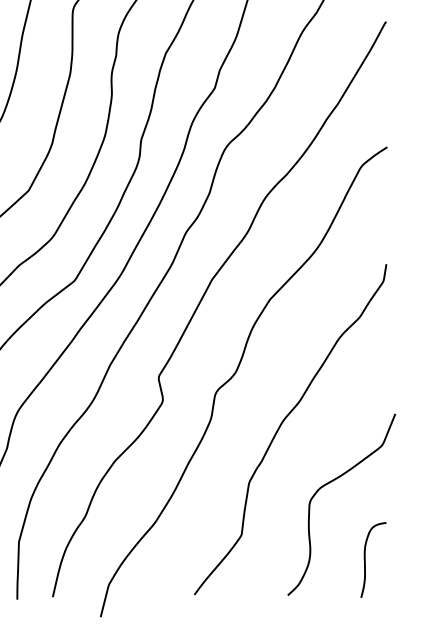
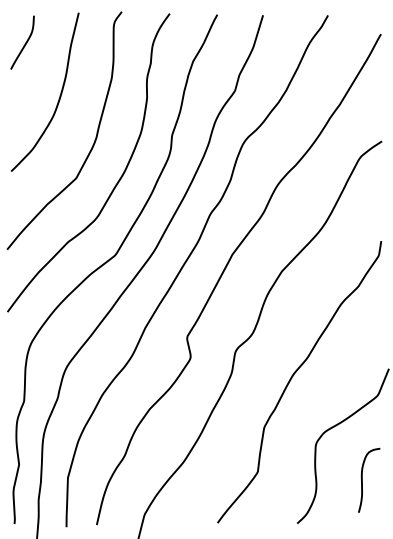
curve: (365, 558) -> (362, 479), moved

